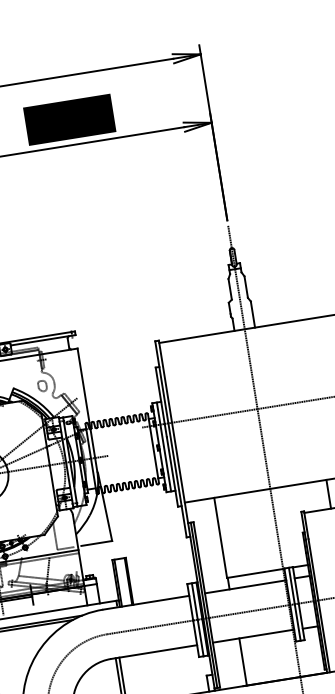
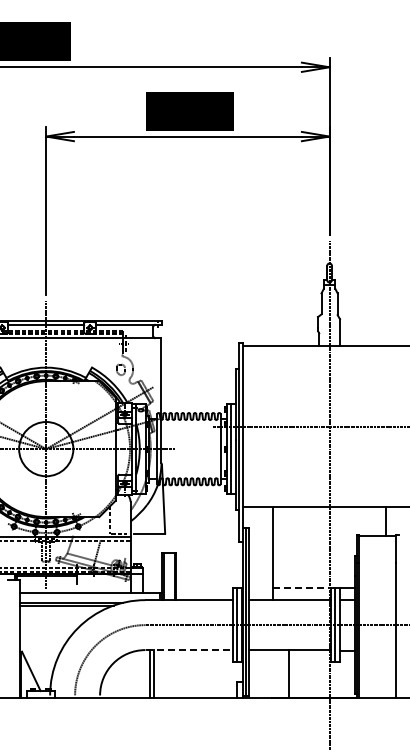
line: (256, 573) -> (302, 588), solid -> dashed
line: (154, 652) -> (189, 650), solid -> dashed
line: (243, 661) -> (289, 673), moved

